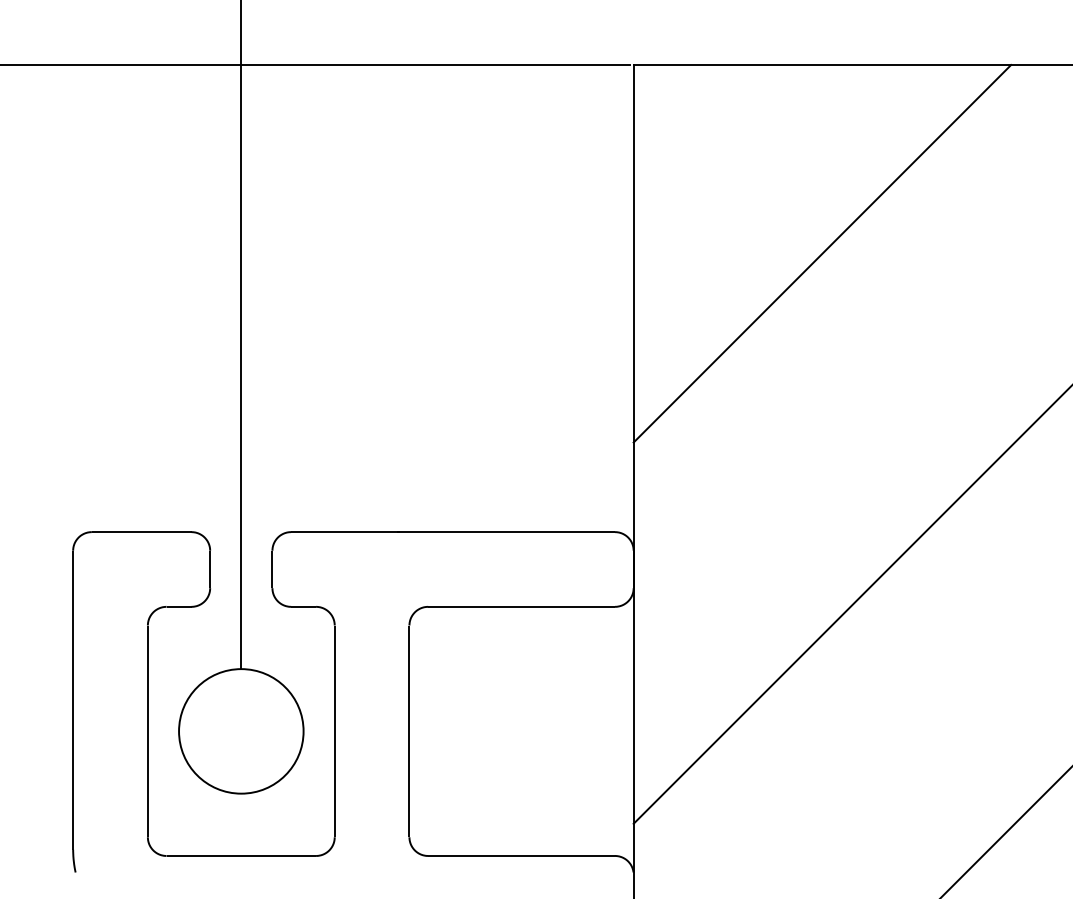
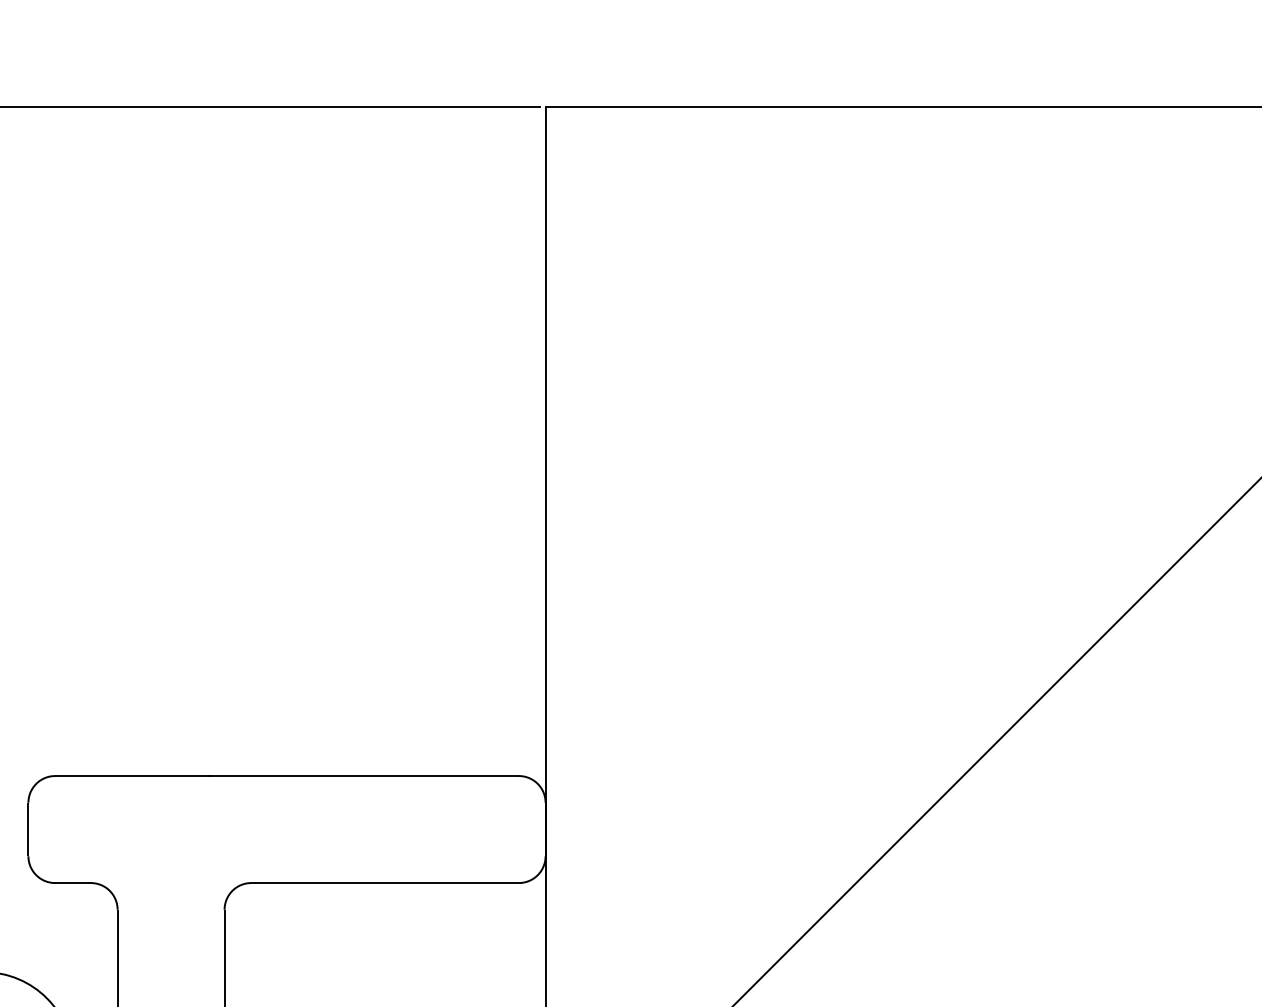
line: (822, 253) -> (815, 377), removed

